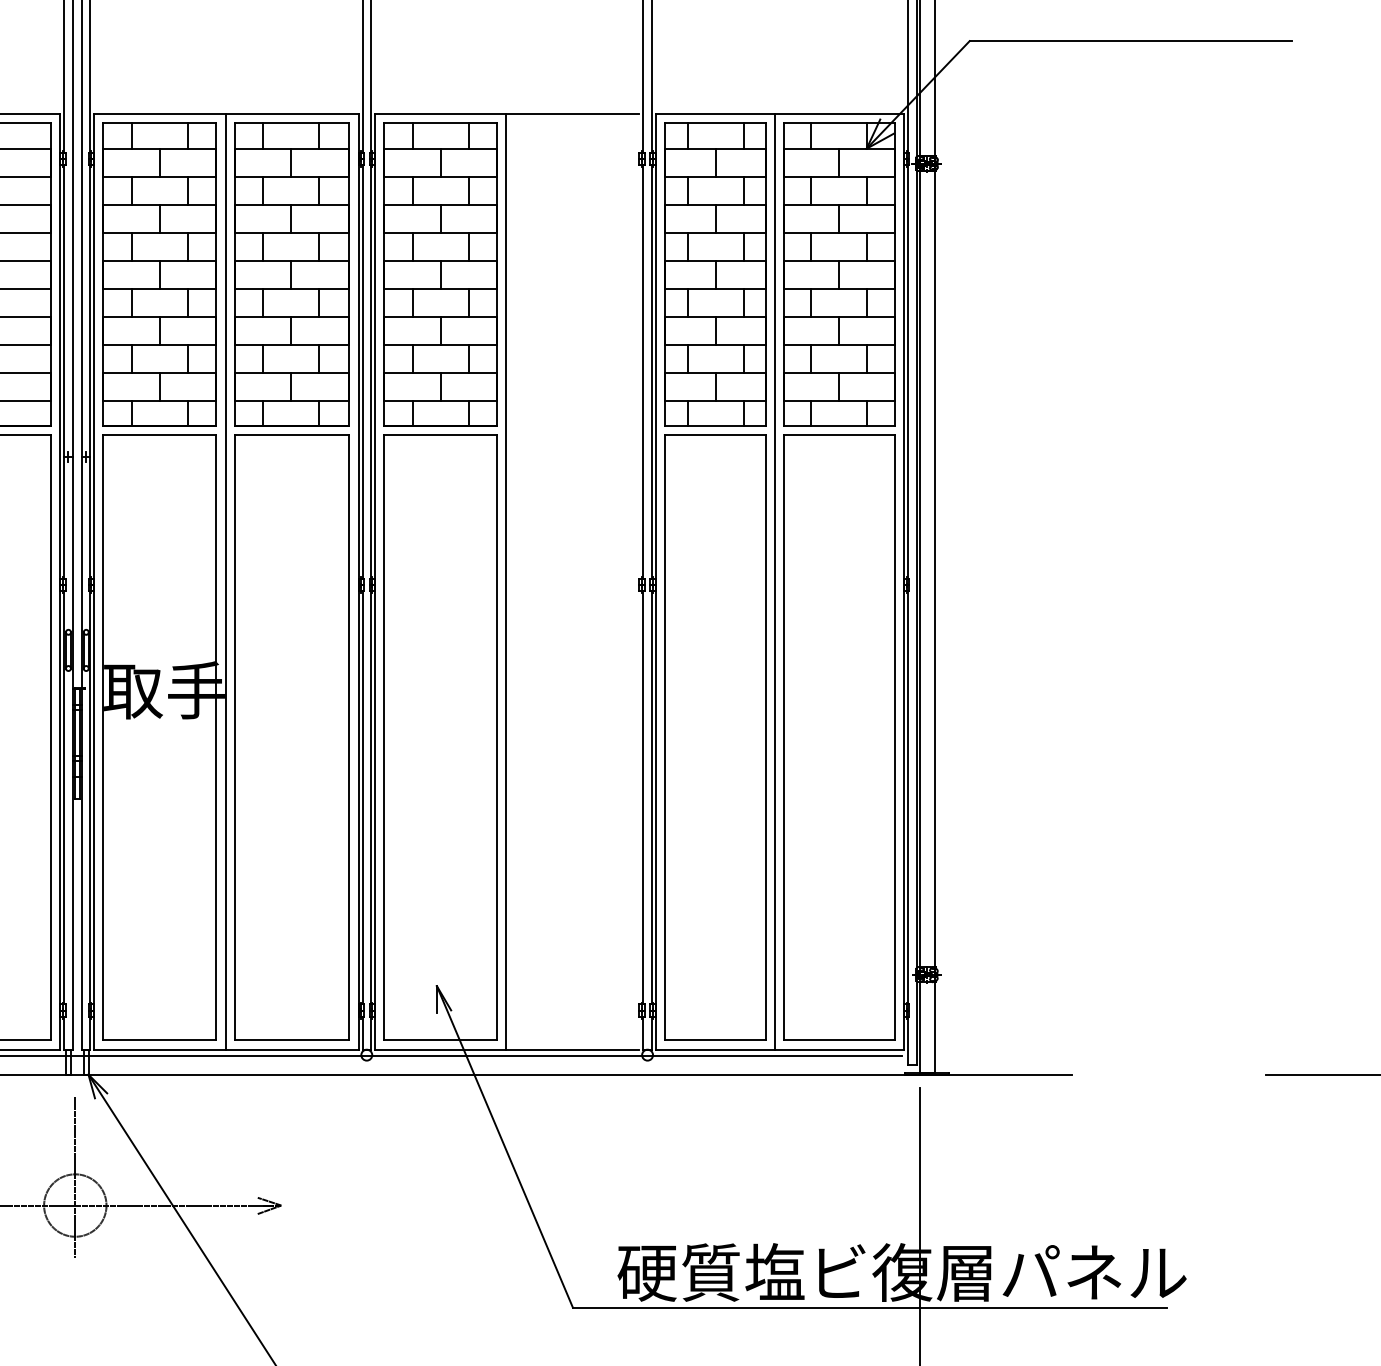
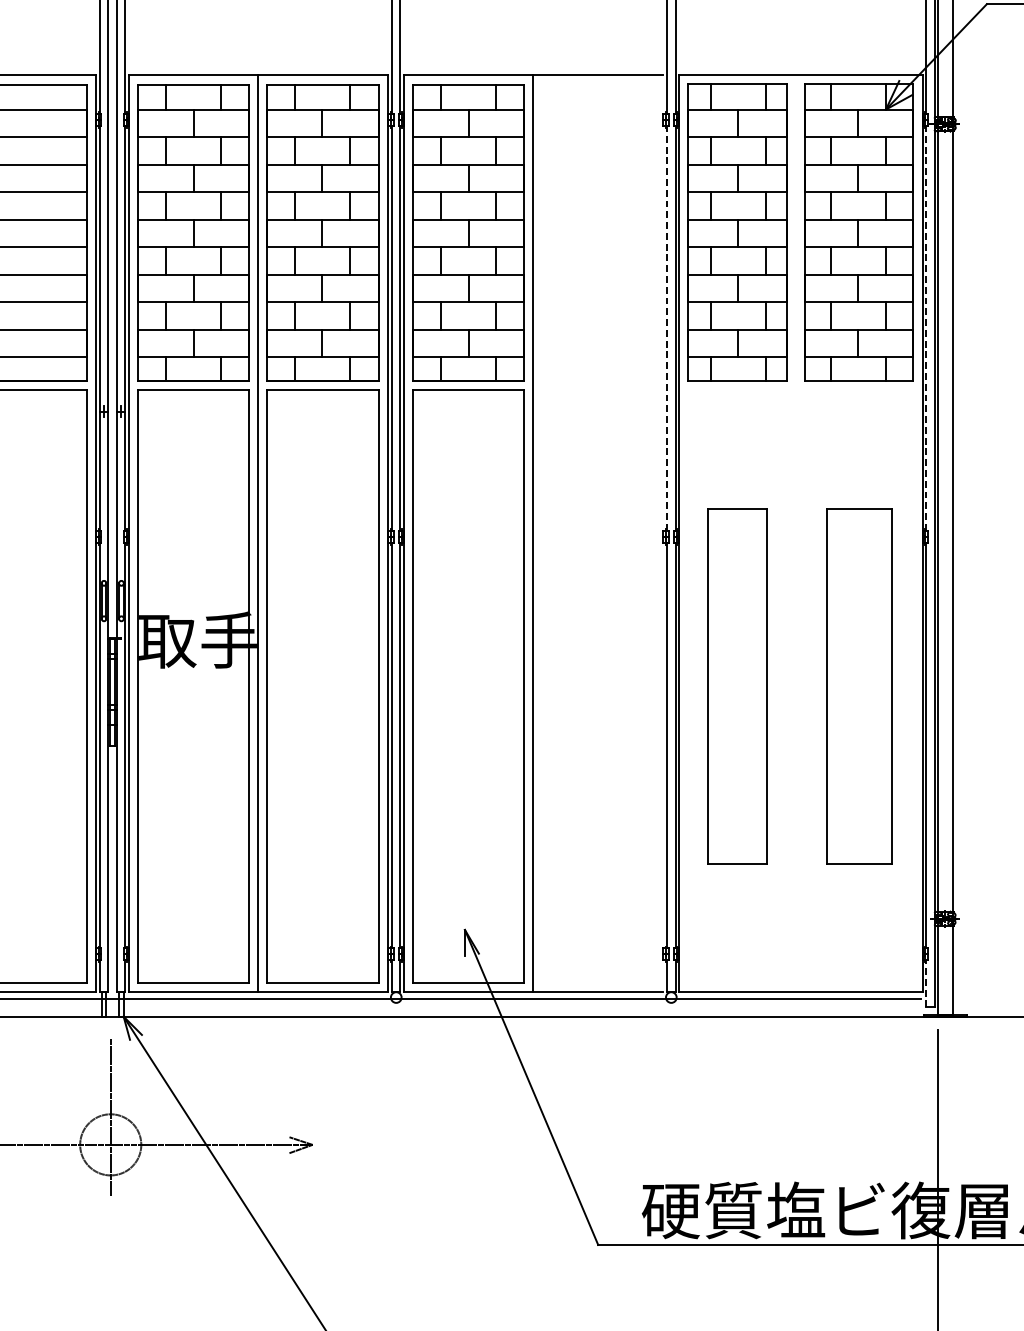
line: (643, 371) -> (667, 327), solid -> dashed
line: (908, 371) -> (926, 327), solid -> dashed
line: (775, 581) -> (796, 533), removed
part: (715, 737) -> (737, 686), size x0.6
part: (839, 737) -> (859, 686), size x0.6
line: (908, 1040) -> (926, 983), solid -> dashed

